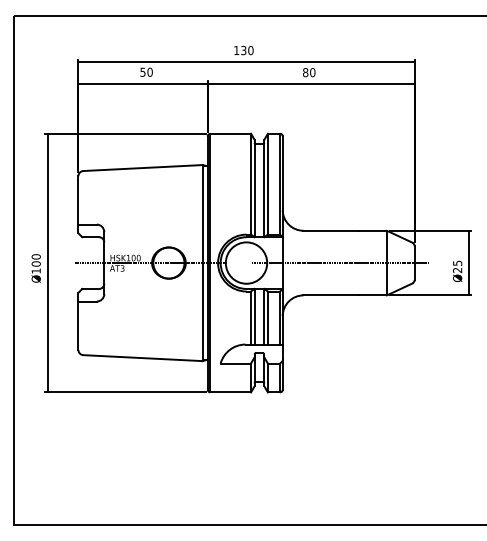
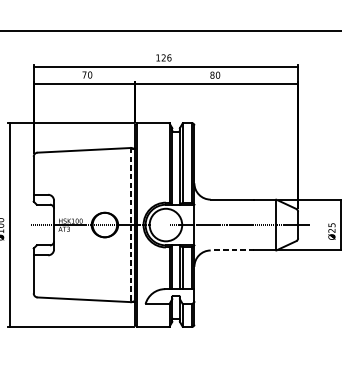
text: (247, 50) -> (166, 57), 130 -> 126
text: (142, 71) -> (84, 74), 50 -> 70
line: (202, 263) -> (131, 225), solid -> dashed
line: (331, 295) -> (232, 250), solid -> dashed

